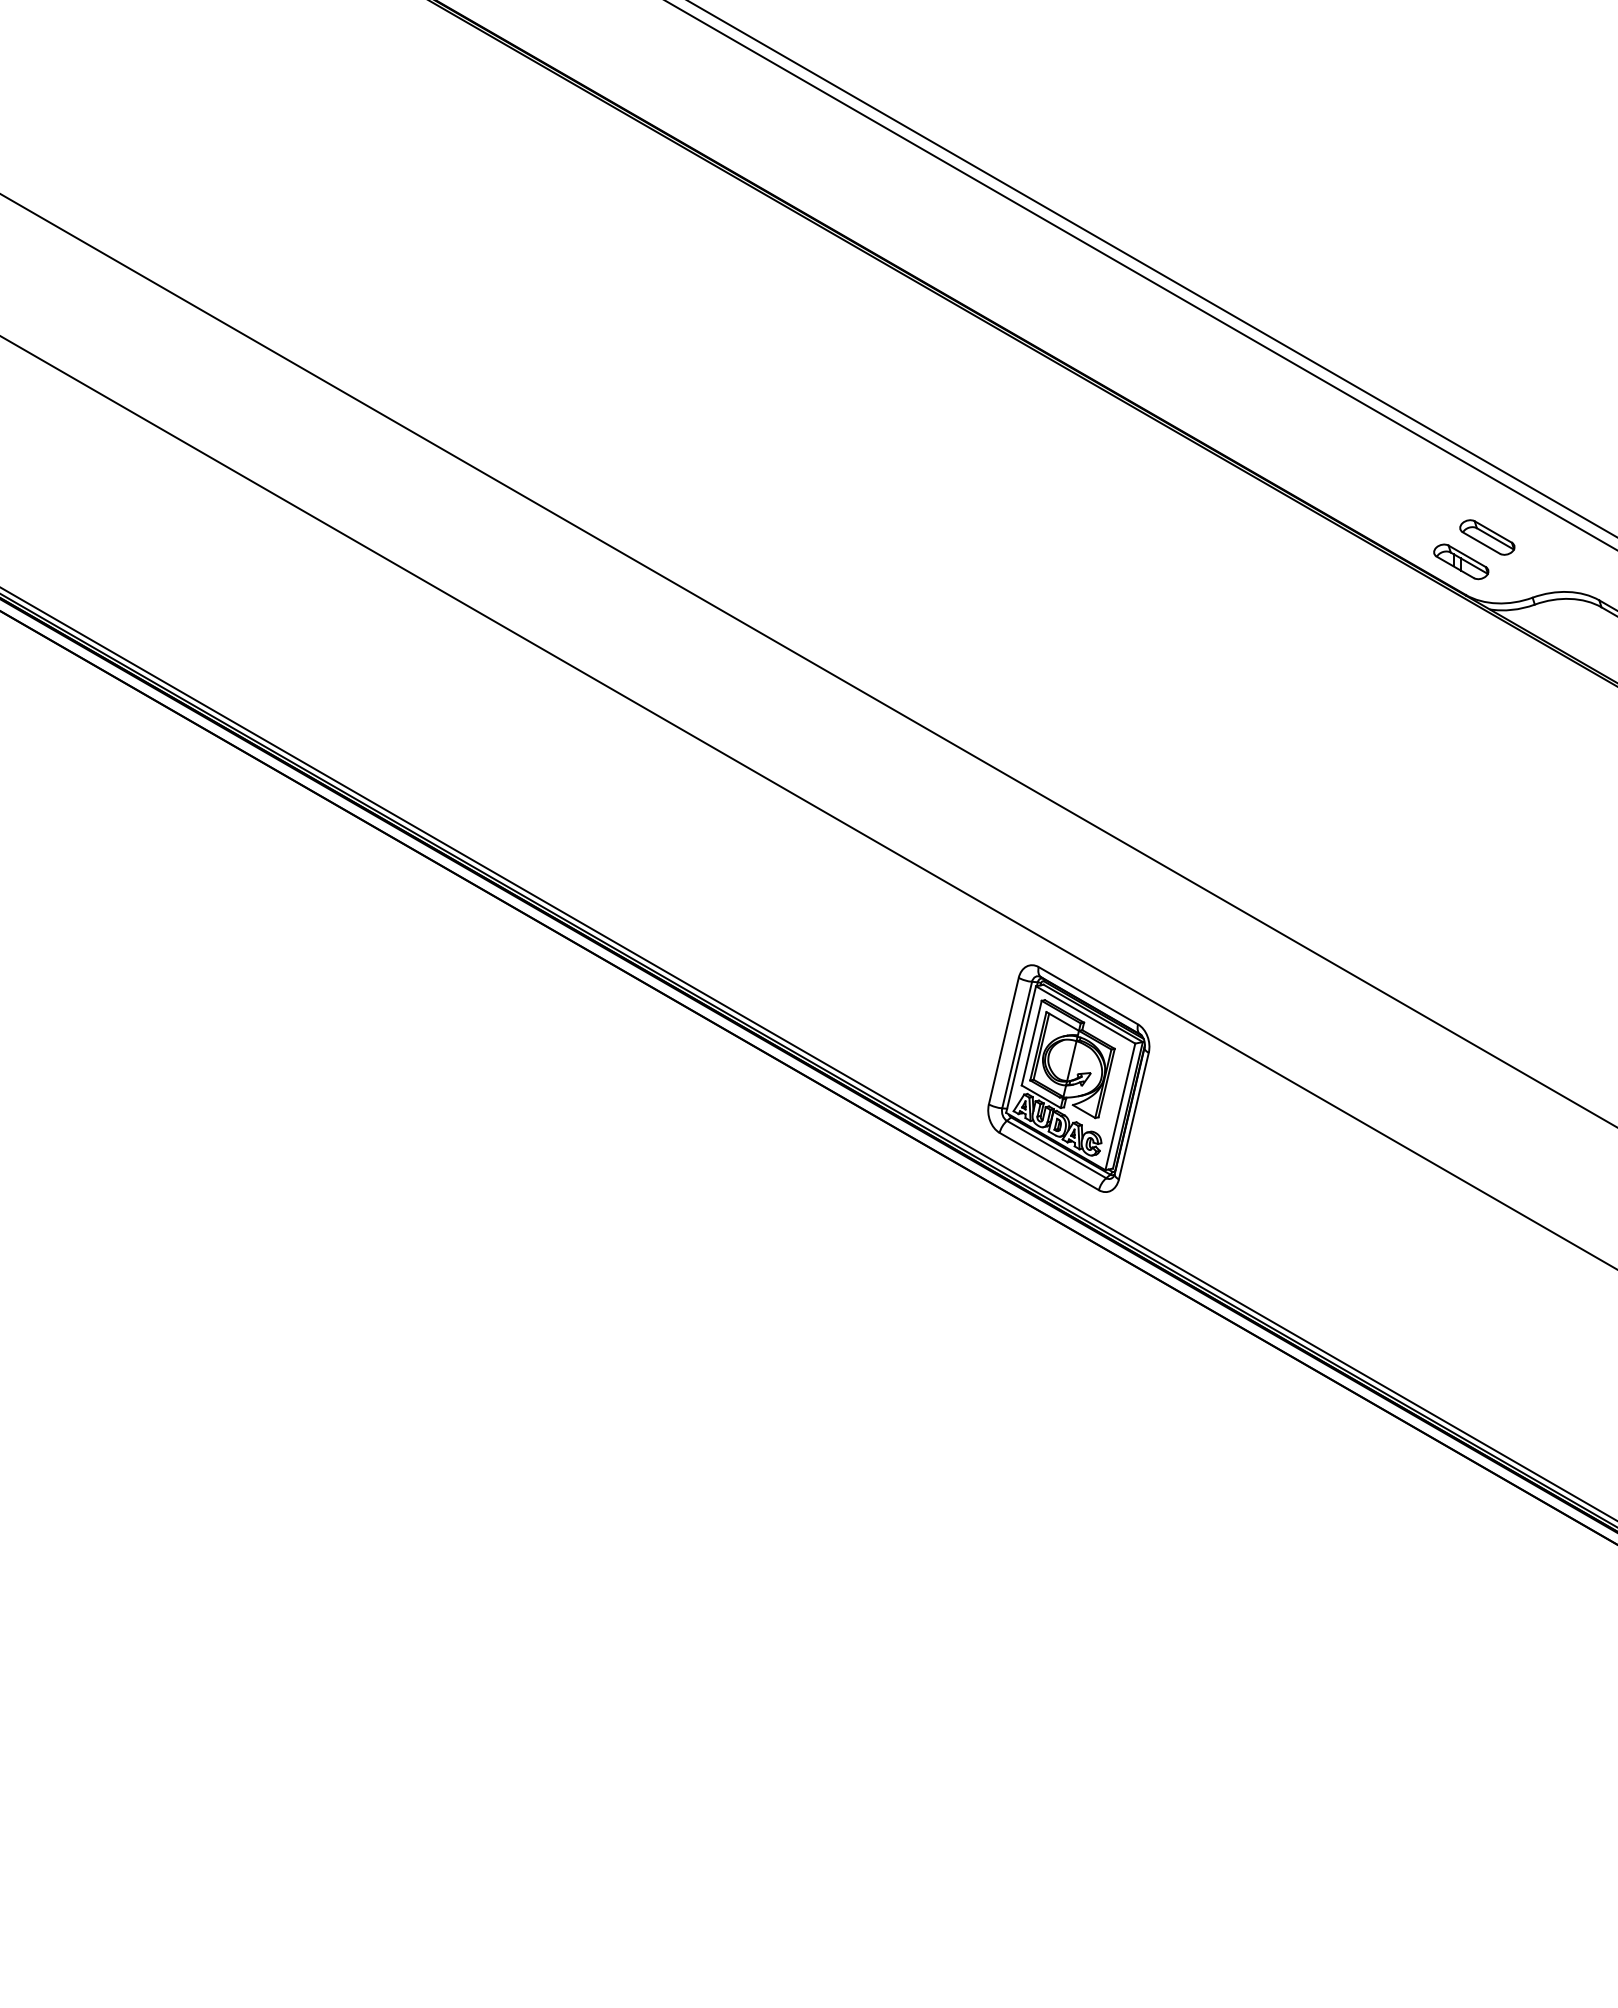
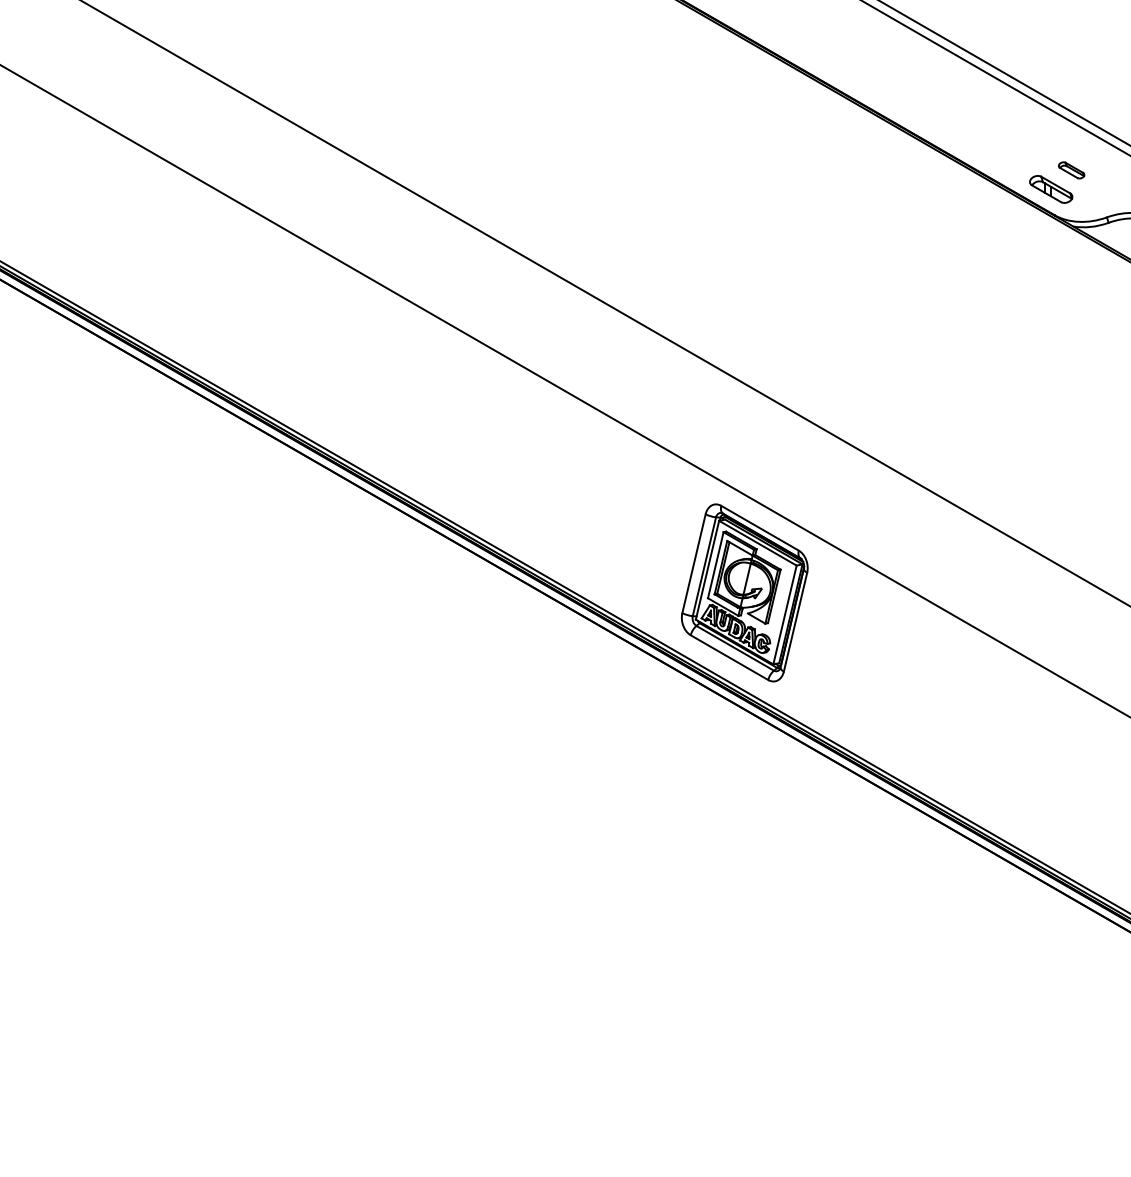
part: (1487, 537) -> (1071, 170), size x0.6

